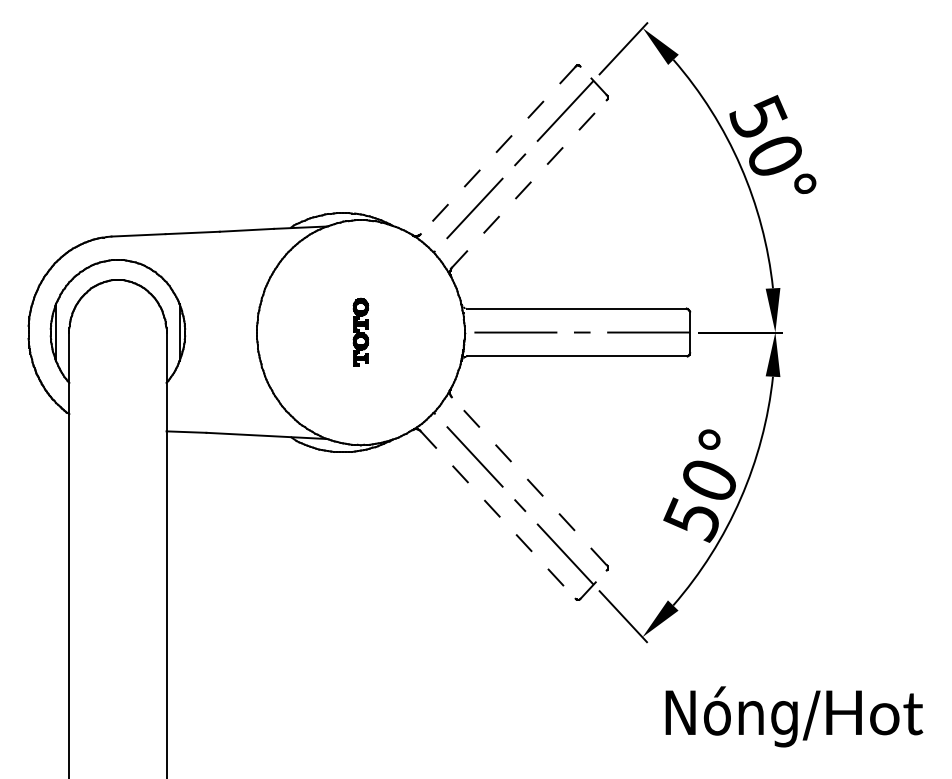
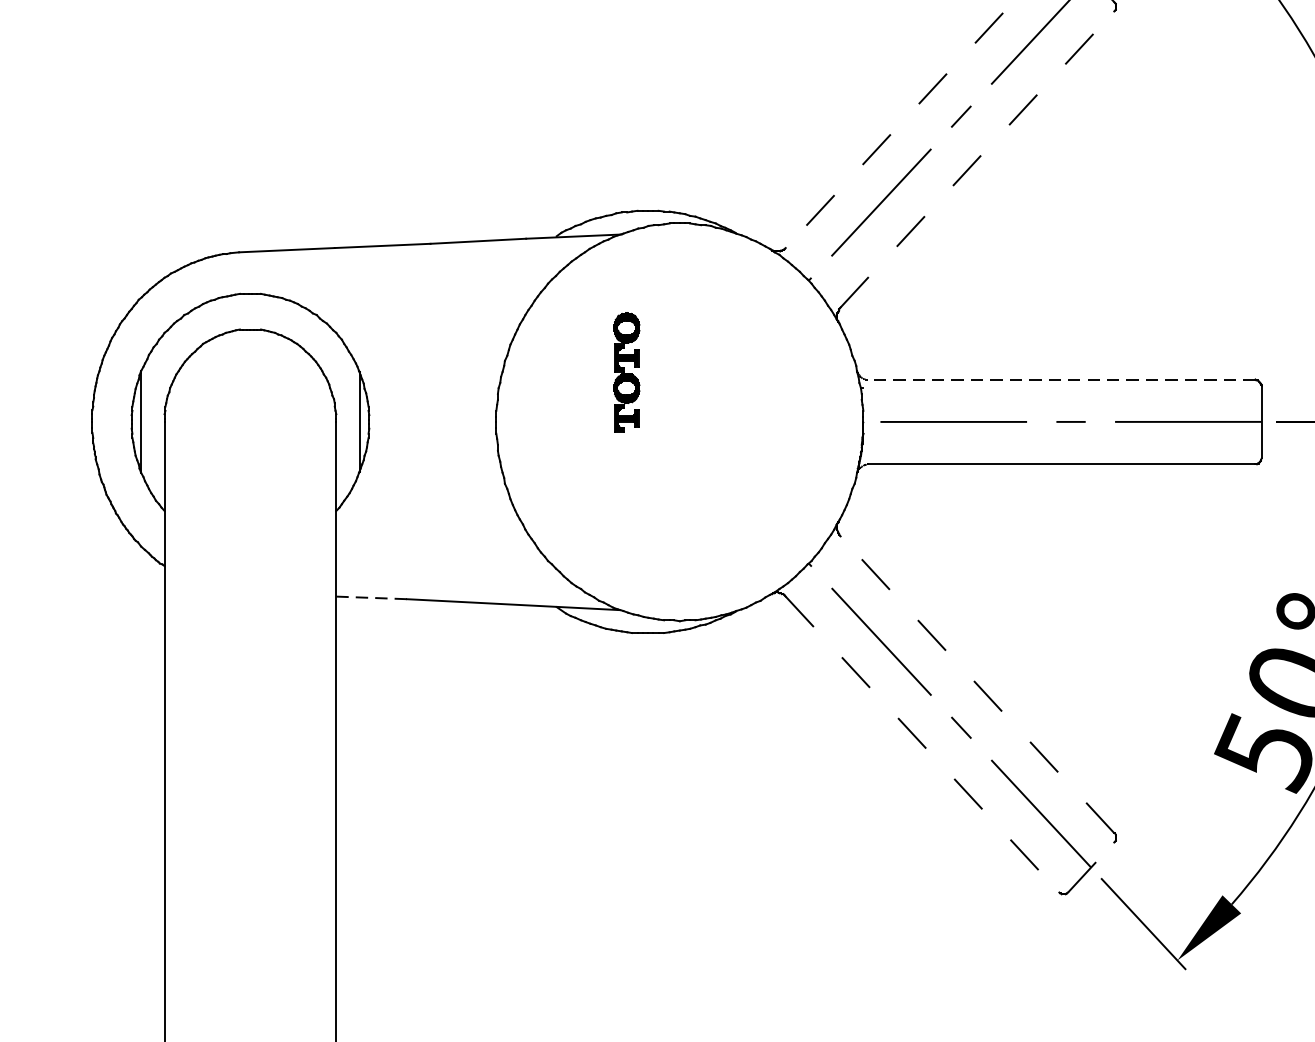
line: (576, 308) -> (1060, 379), solid -> dashed
part: (360, 331) -> (626, 370), moved
line: (186, 432) -> (371, 598), solid -> dashed

